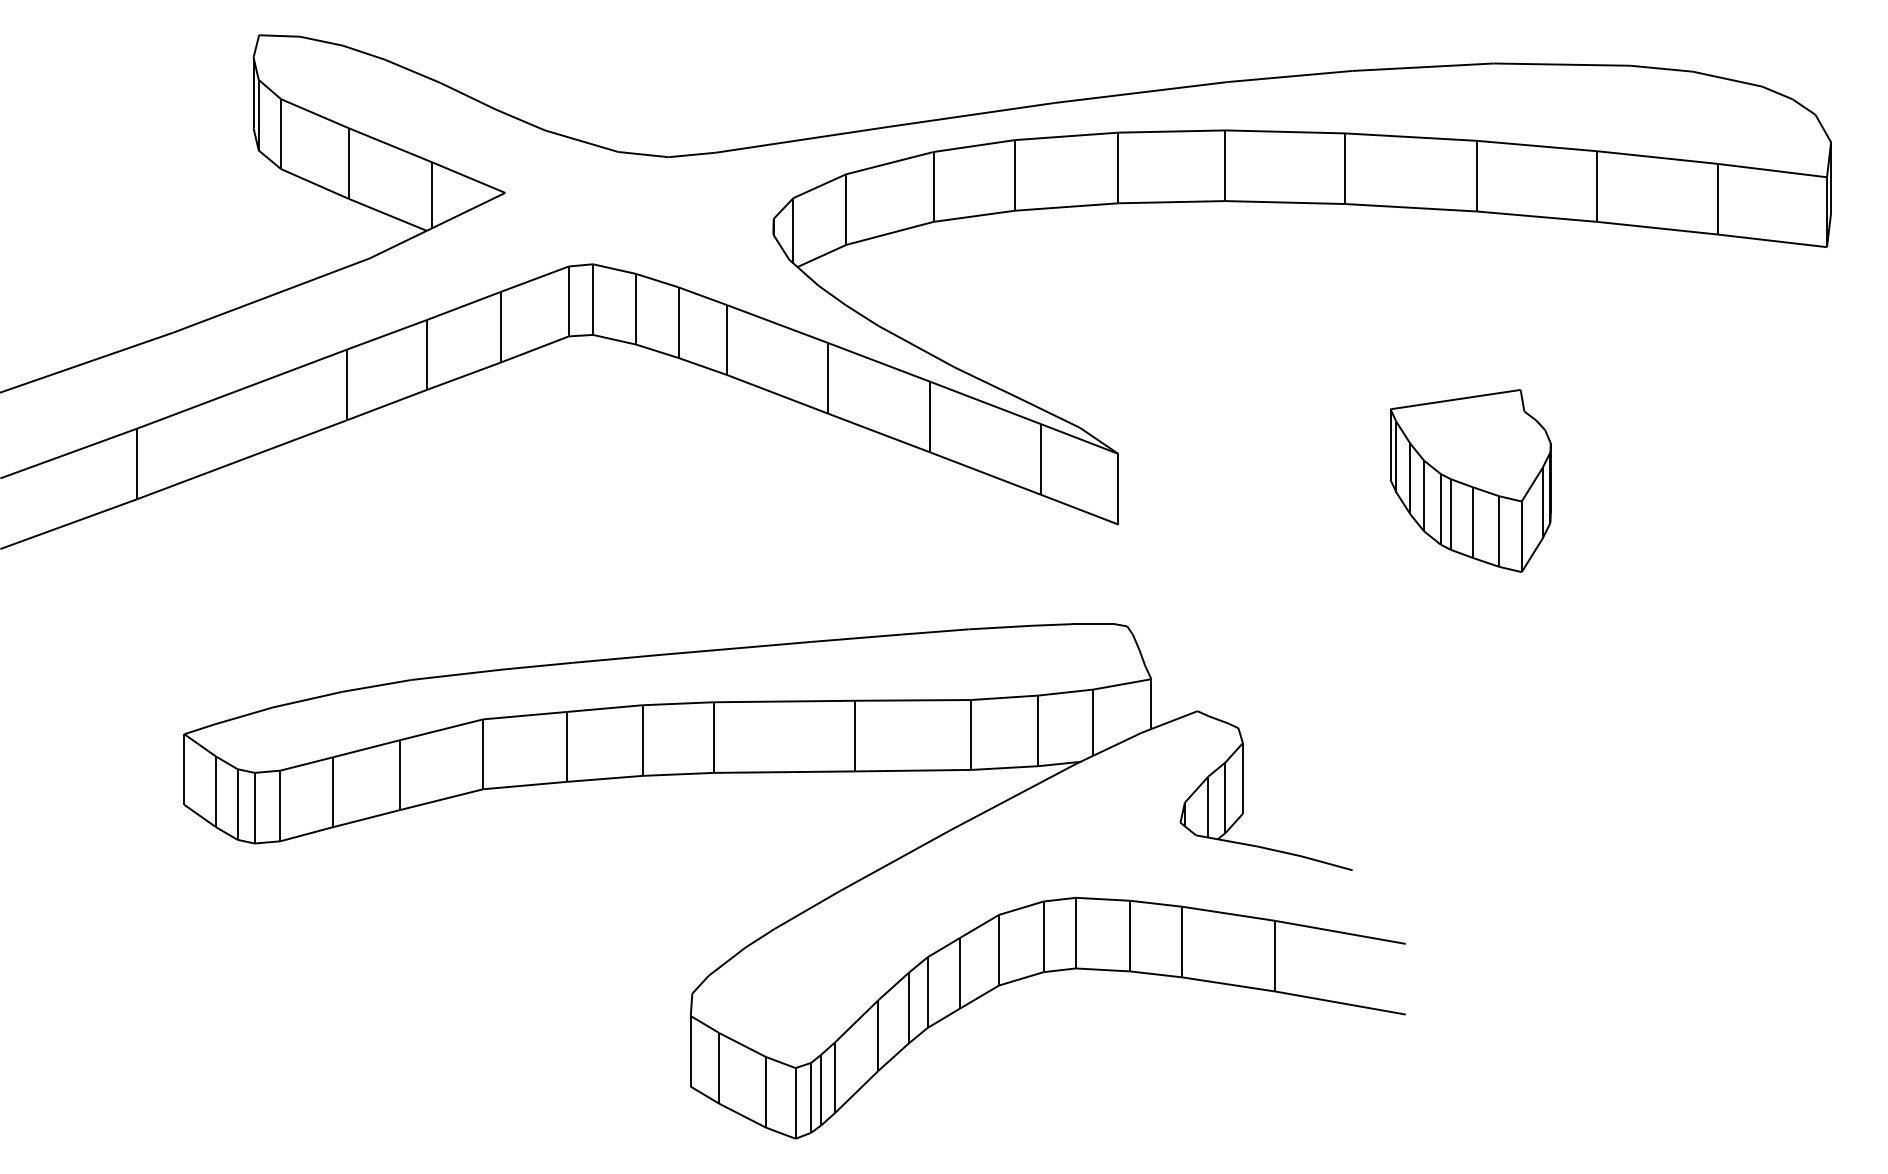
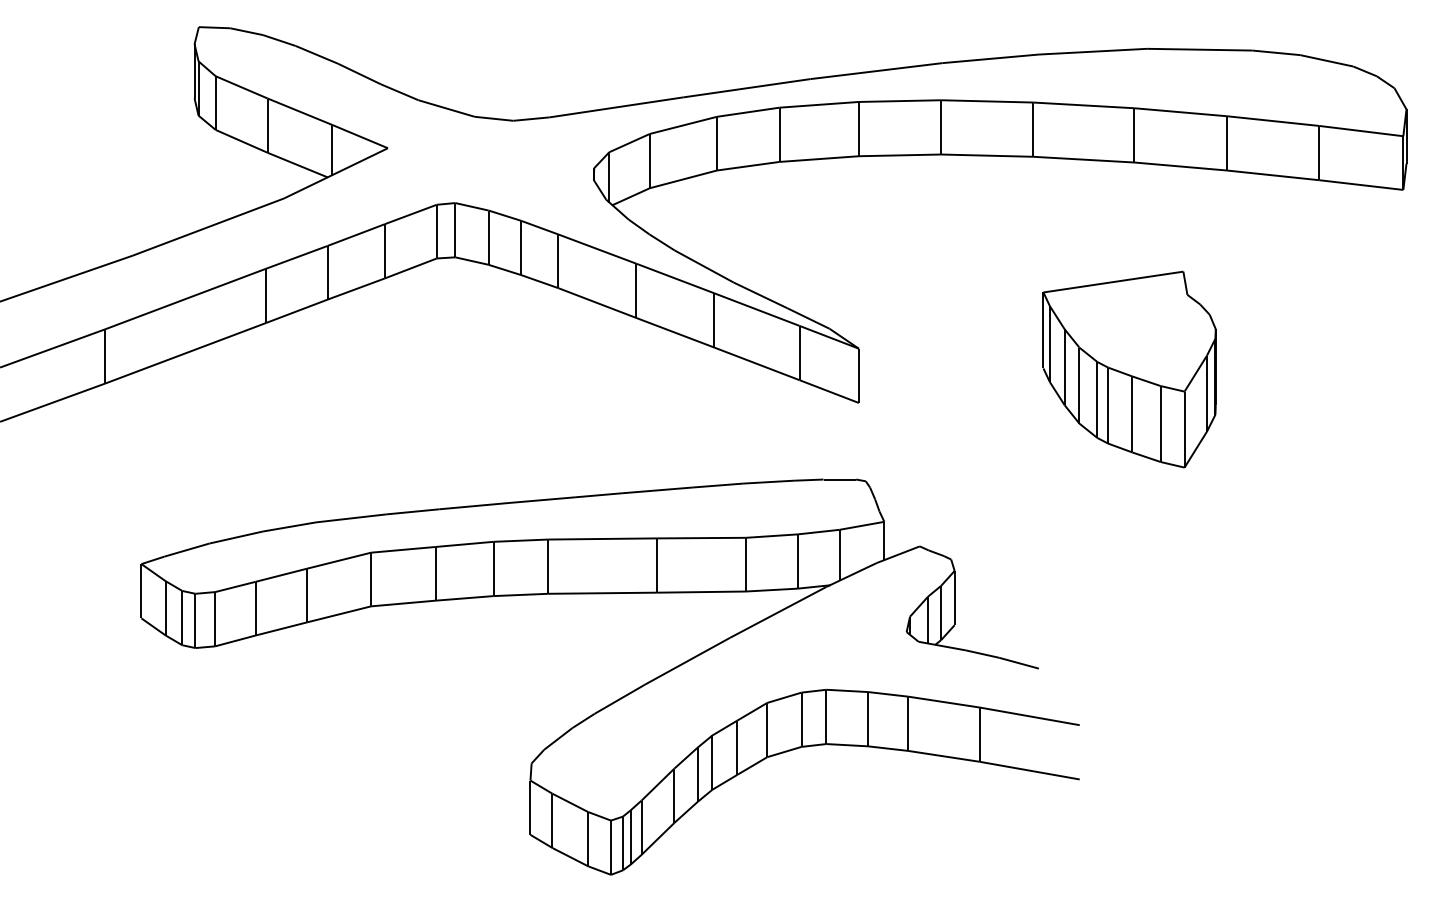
part: (1470, 480) -> (1129, 369), size x1.4

